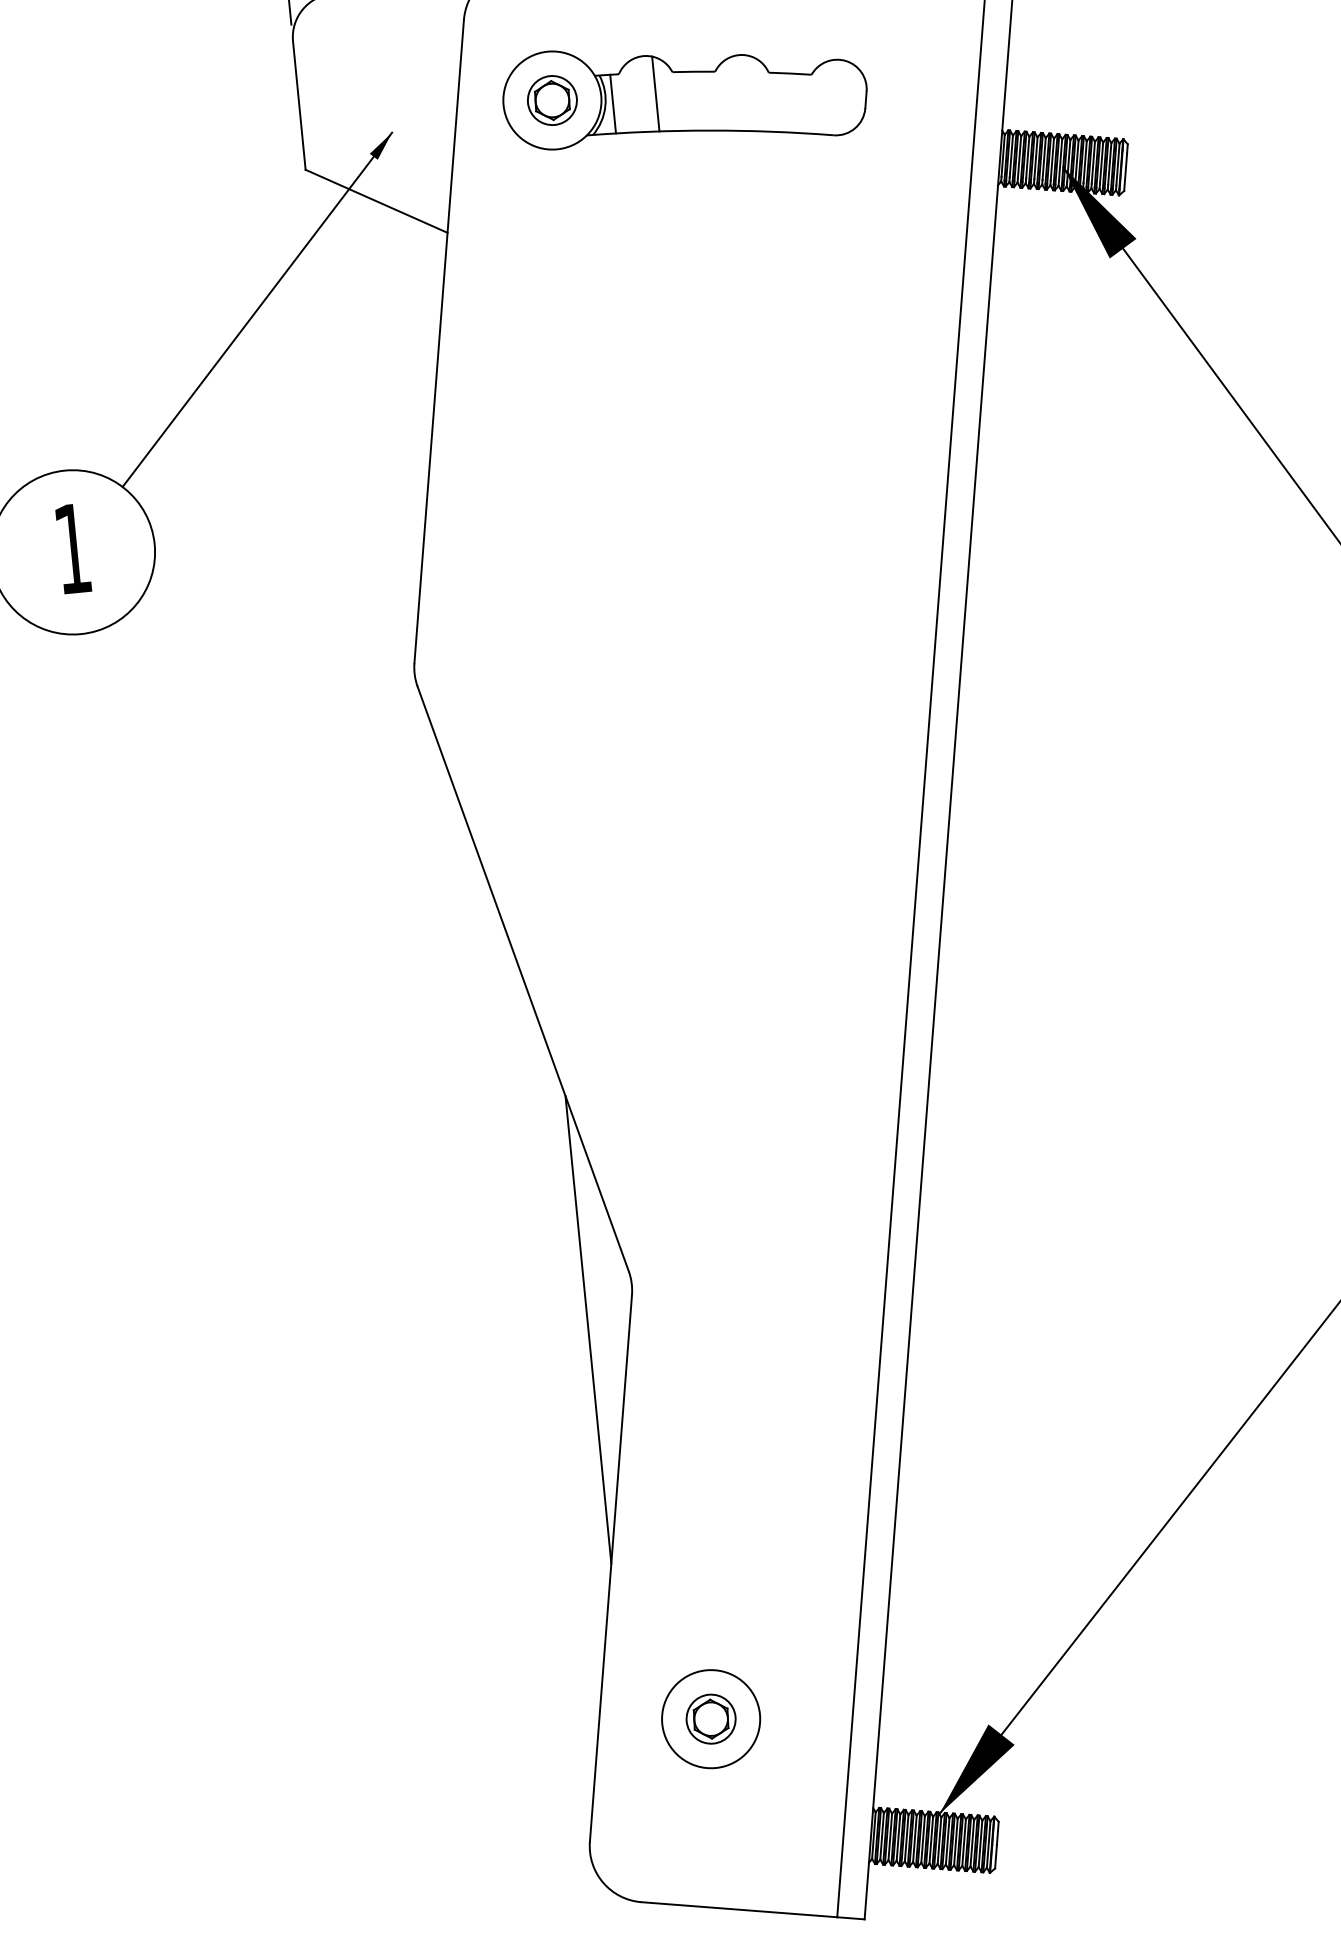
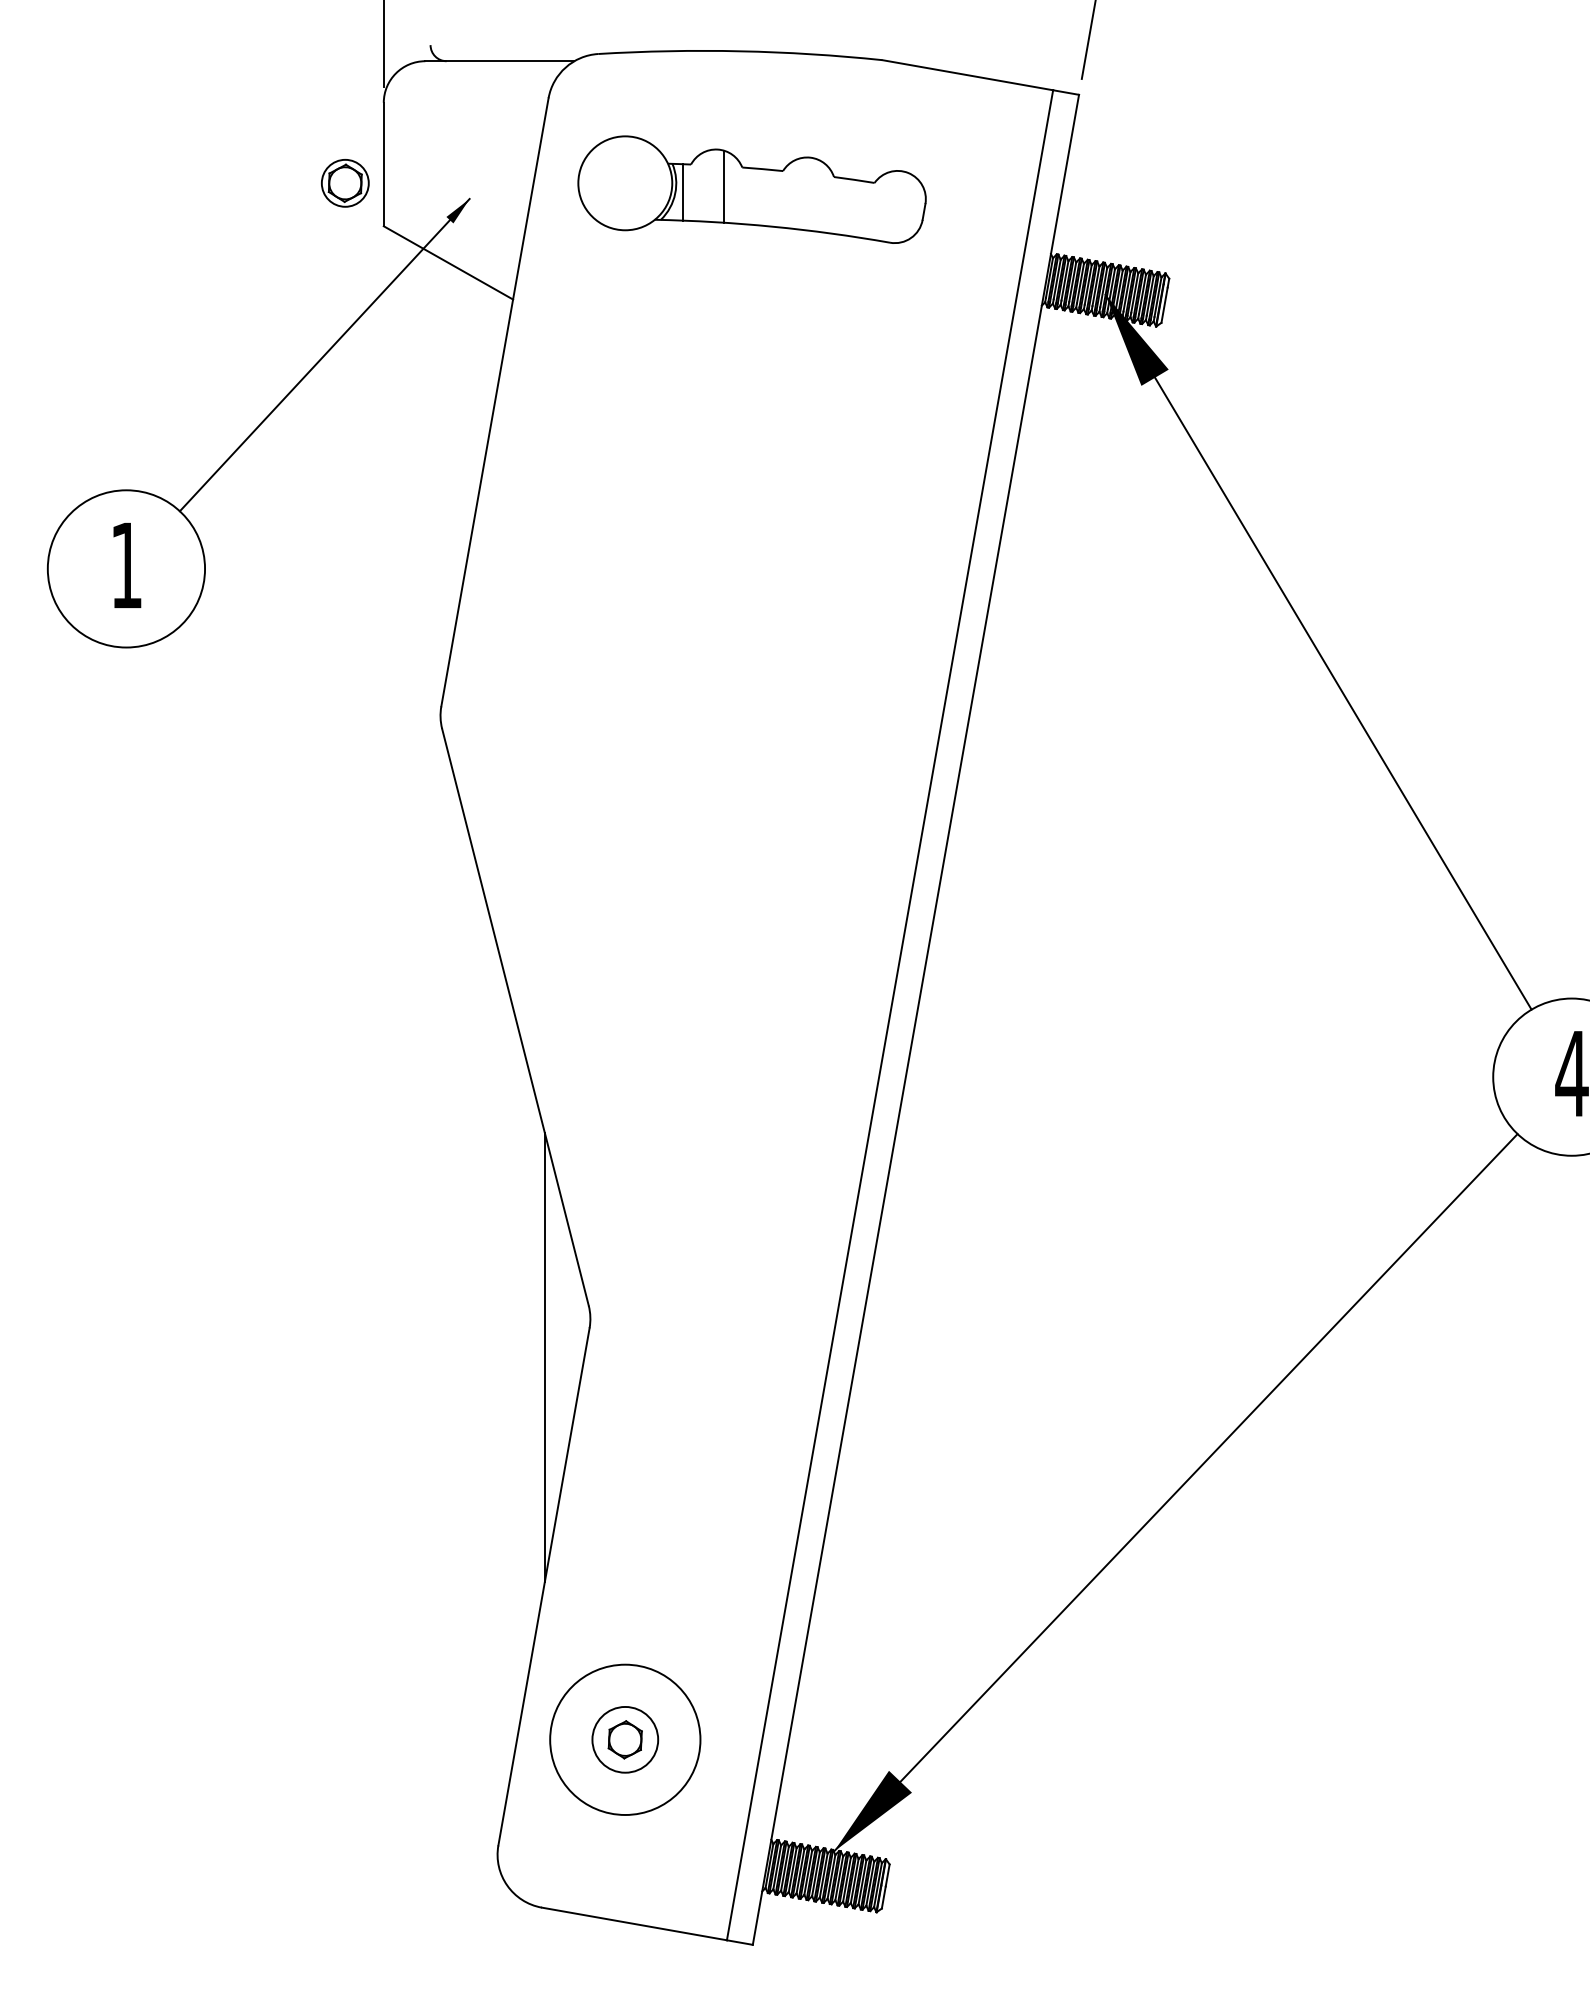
part: (552, 100) -> (345, 183), moved
circle: (710, 1718) -> (624, 1739), size x1.4
circle: (711, 1718) -> (625, 1739), size x1.6

